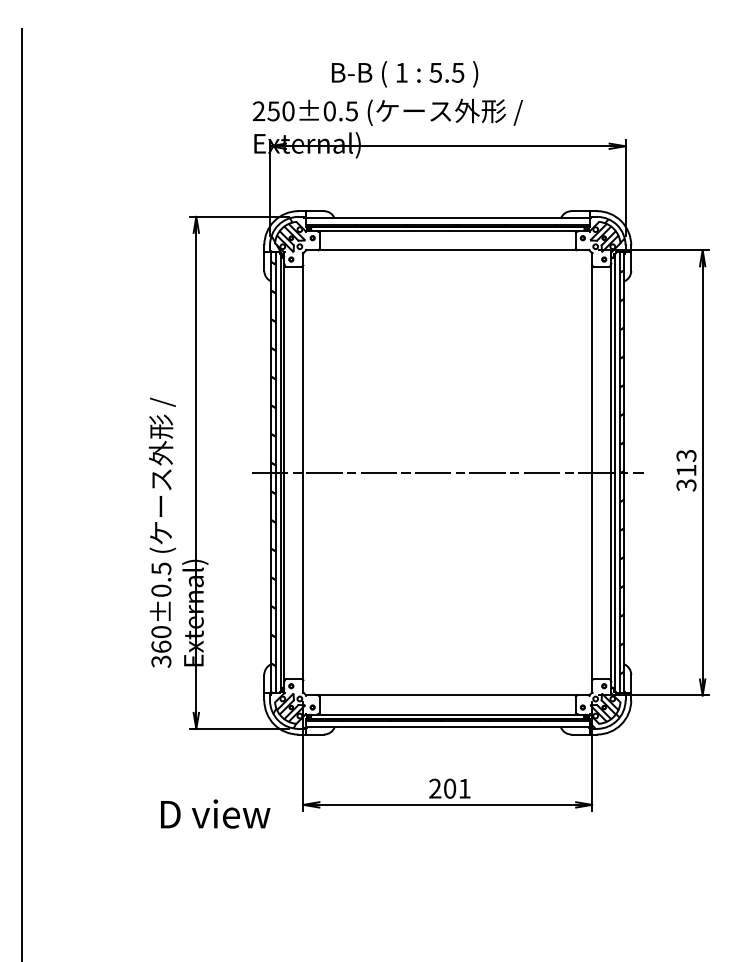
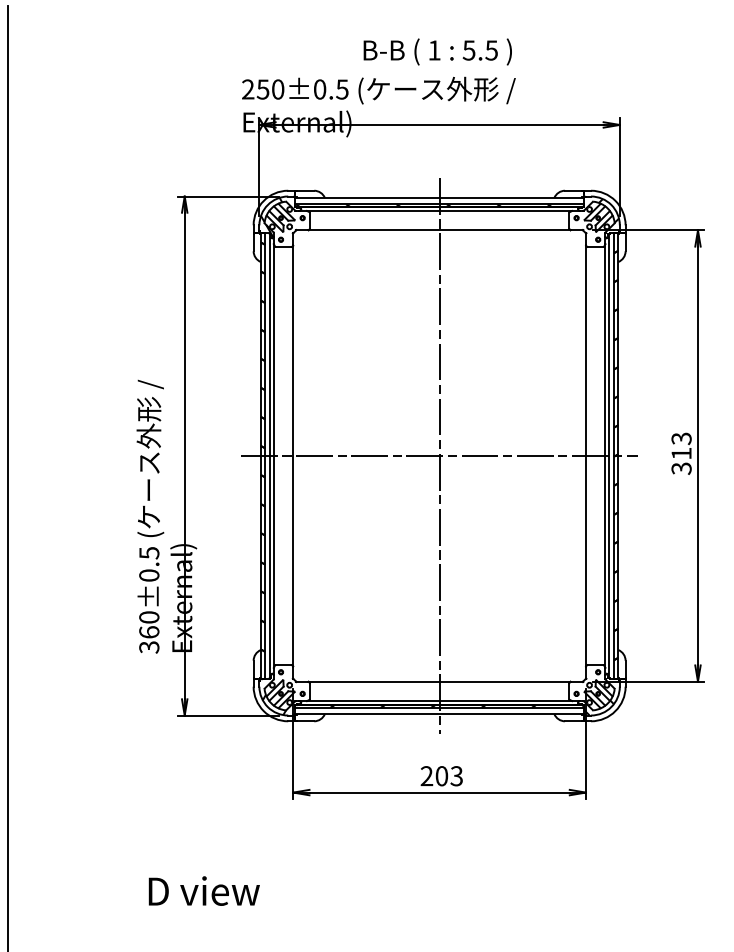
text: (405, 74) -> (438, 52), moved
line: (447, 472) -> (439, 455), added
text: (464, 788) -> (456, 775), 201 -> 203
text: (215, 813) -> (204, 890), moved

